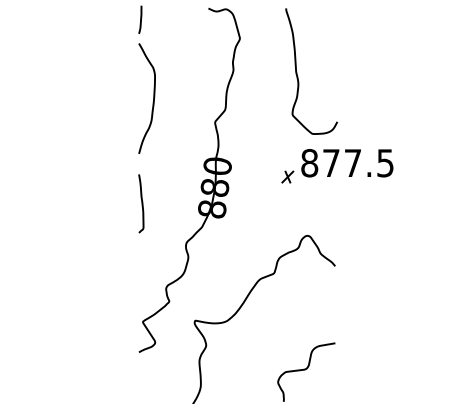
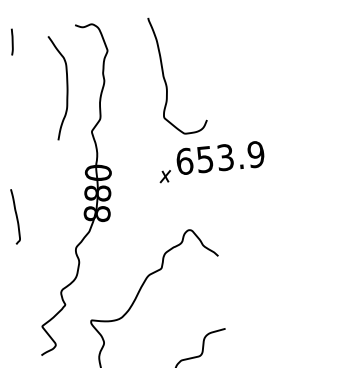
curve: (153, 98) -> (66, 86), moved
text: (347, 163) -> (220, 158), 877.5 -> 653.9
curve: (141, 203) -> (15, 216), moved

